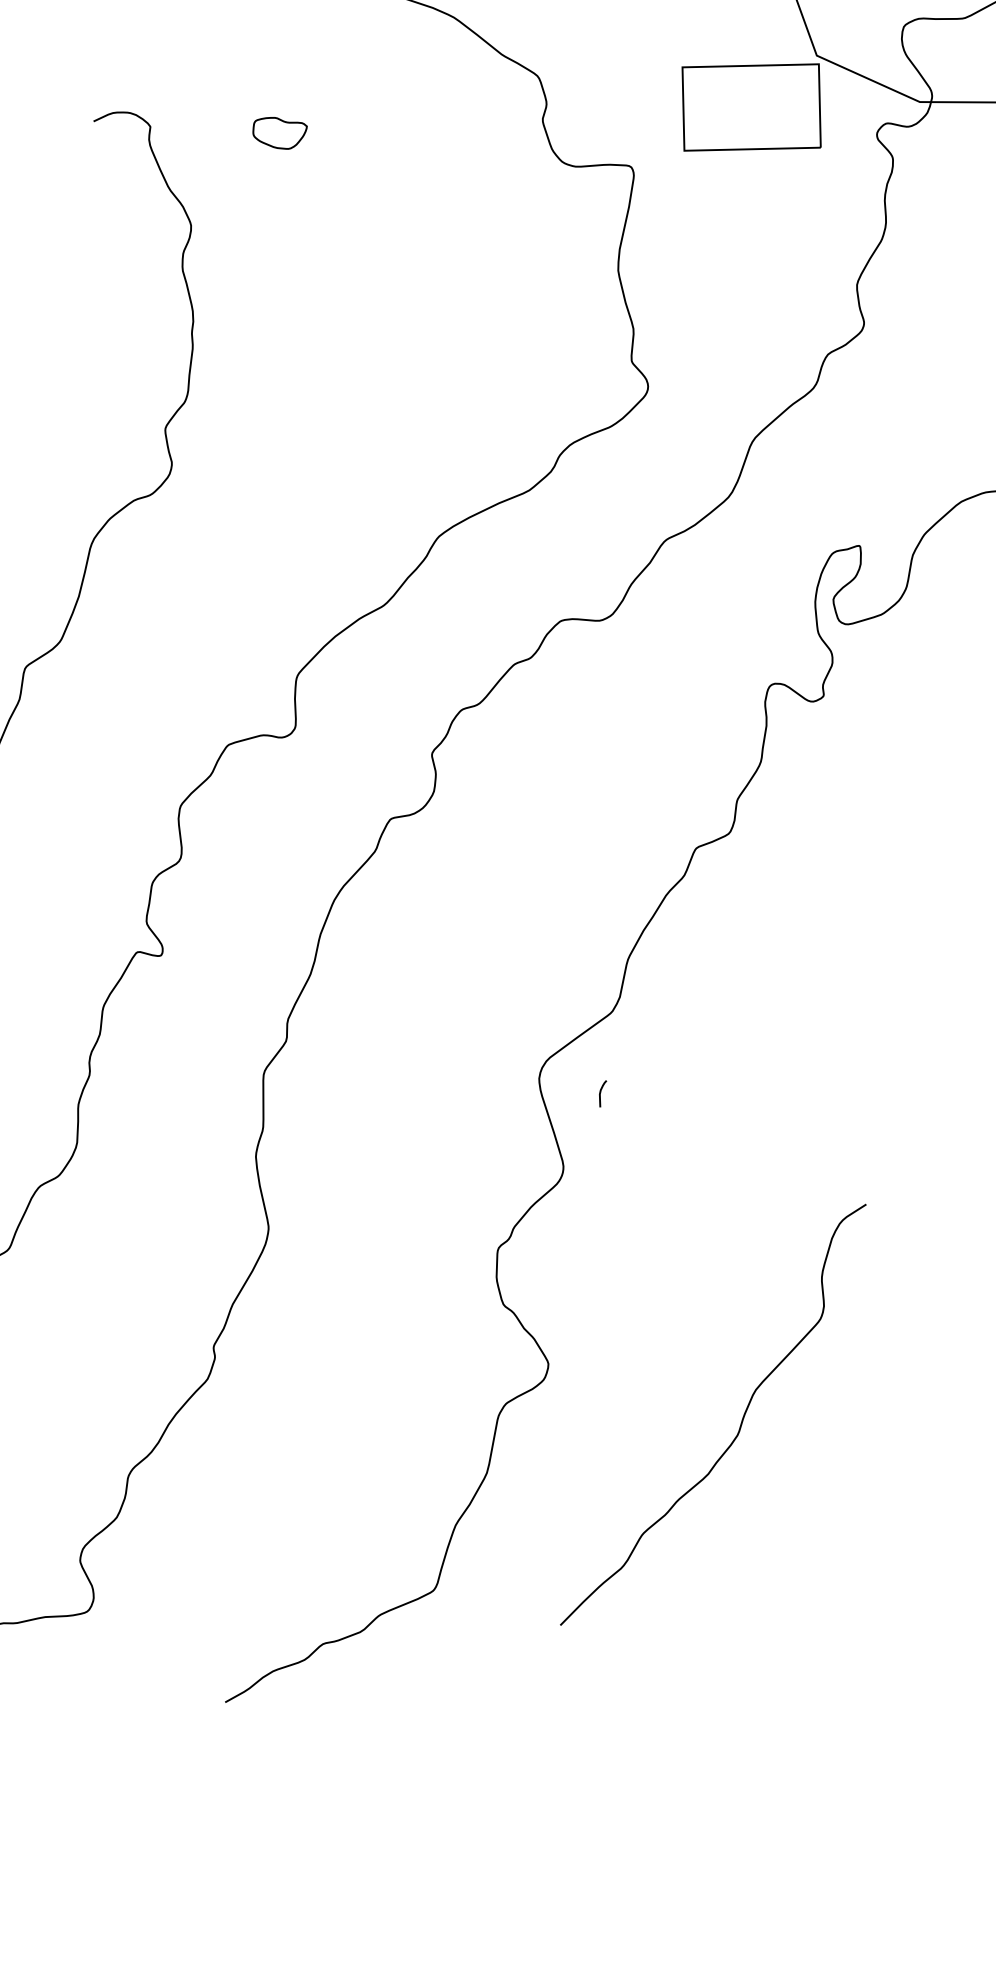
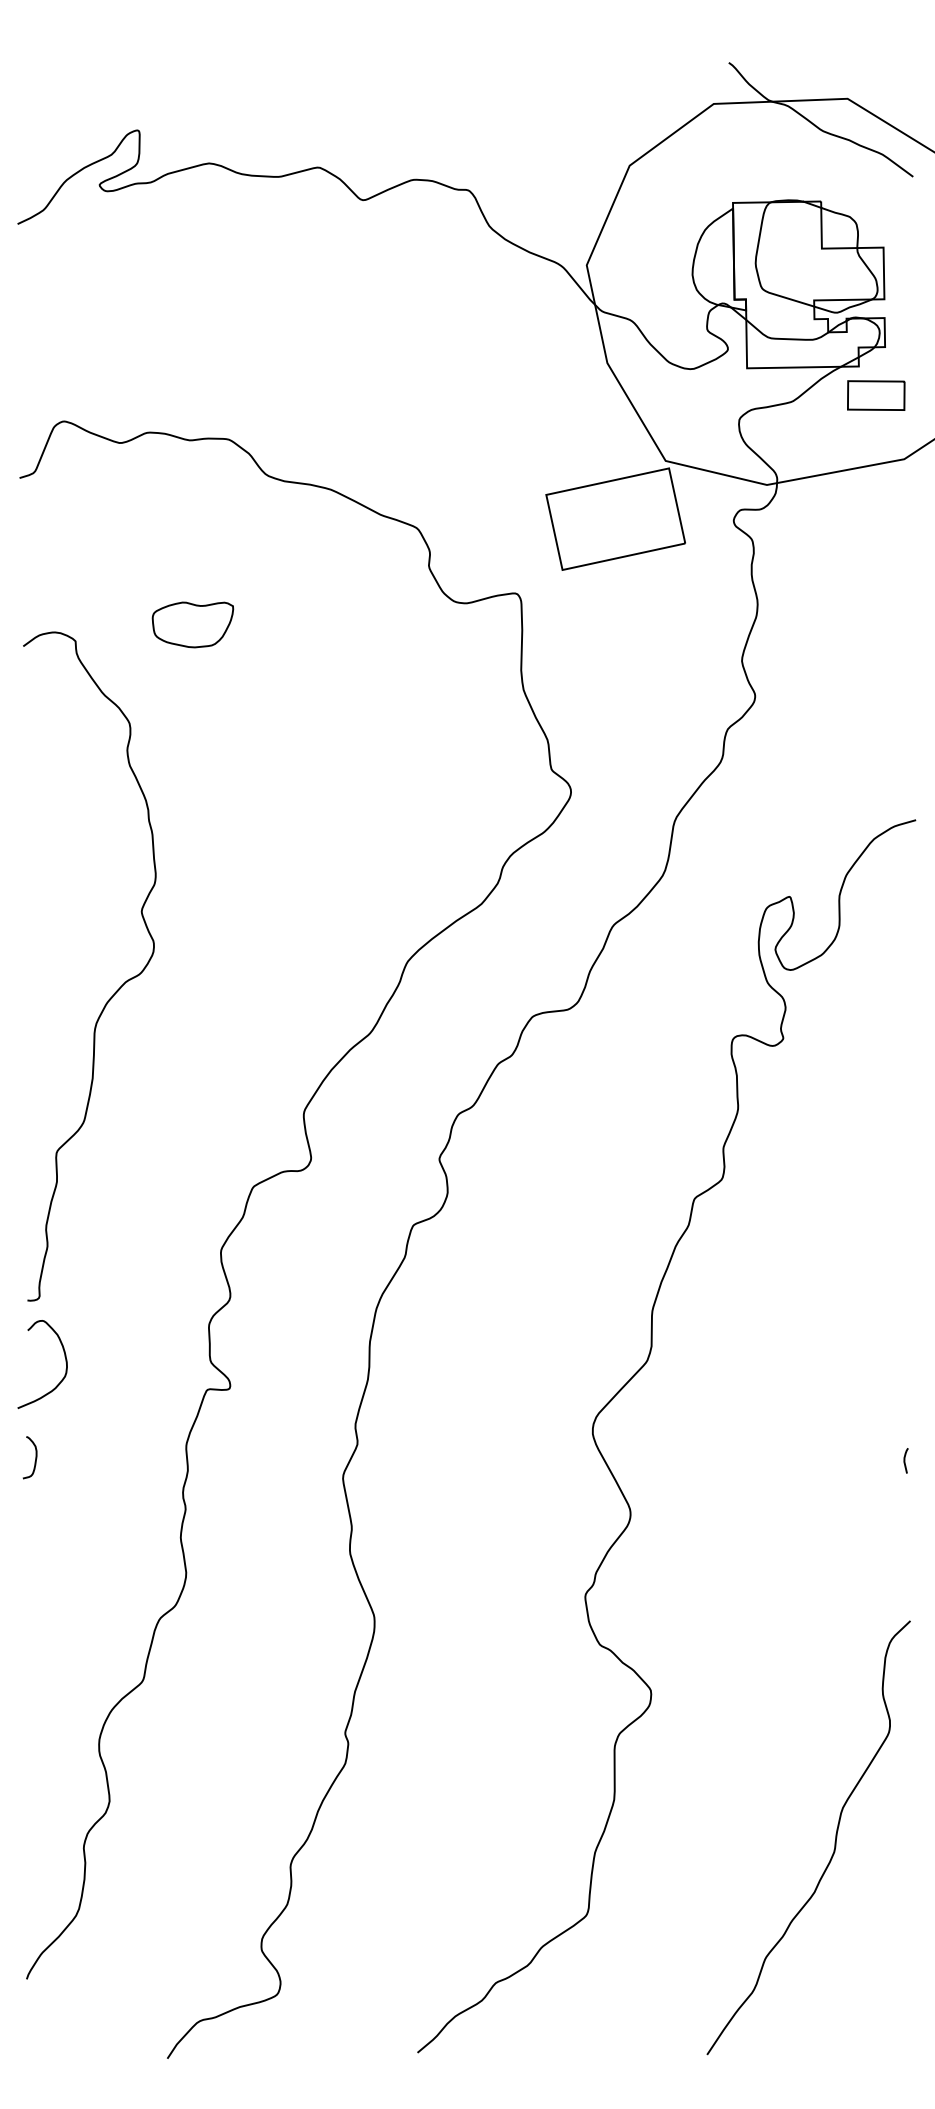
part: (278, 132) -> (192, 624), size x1.67
curve: (601, 1093) -> (905, 1460), moved
curve: (740, 1424) -> (834, 1841), moved

